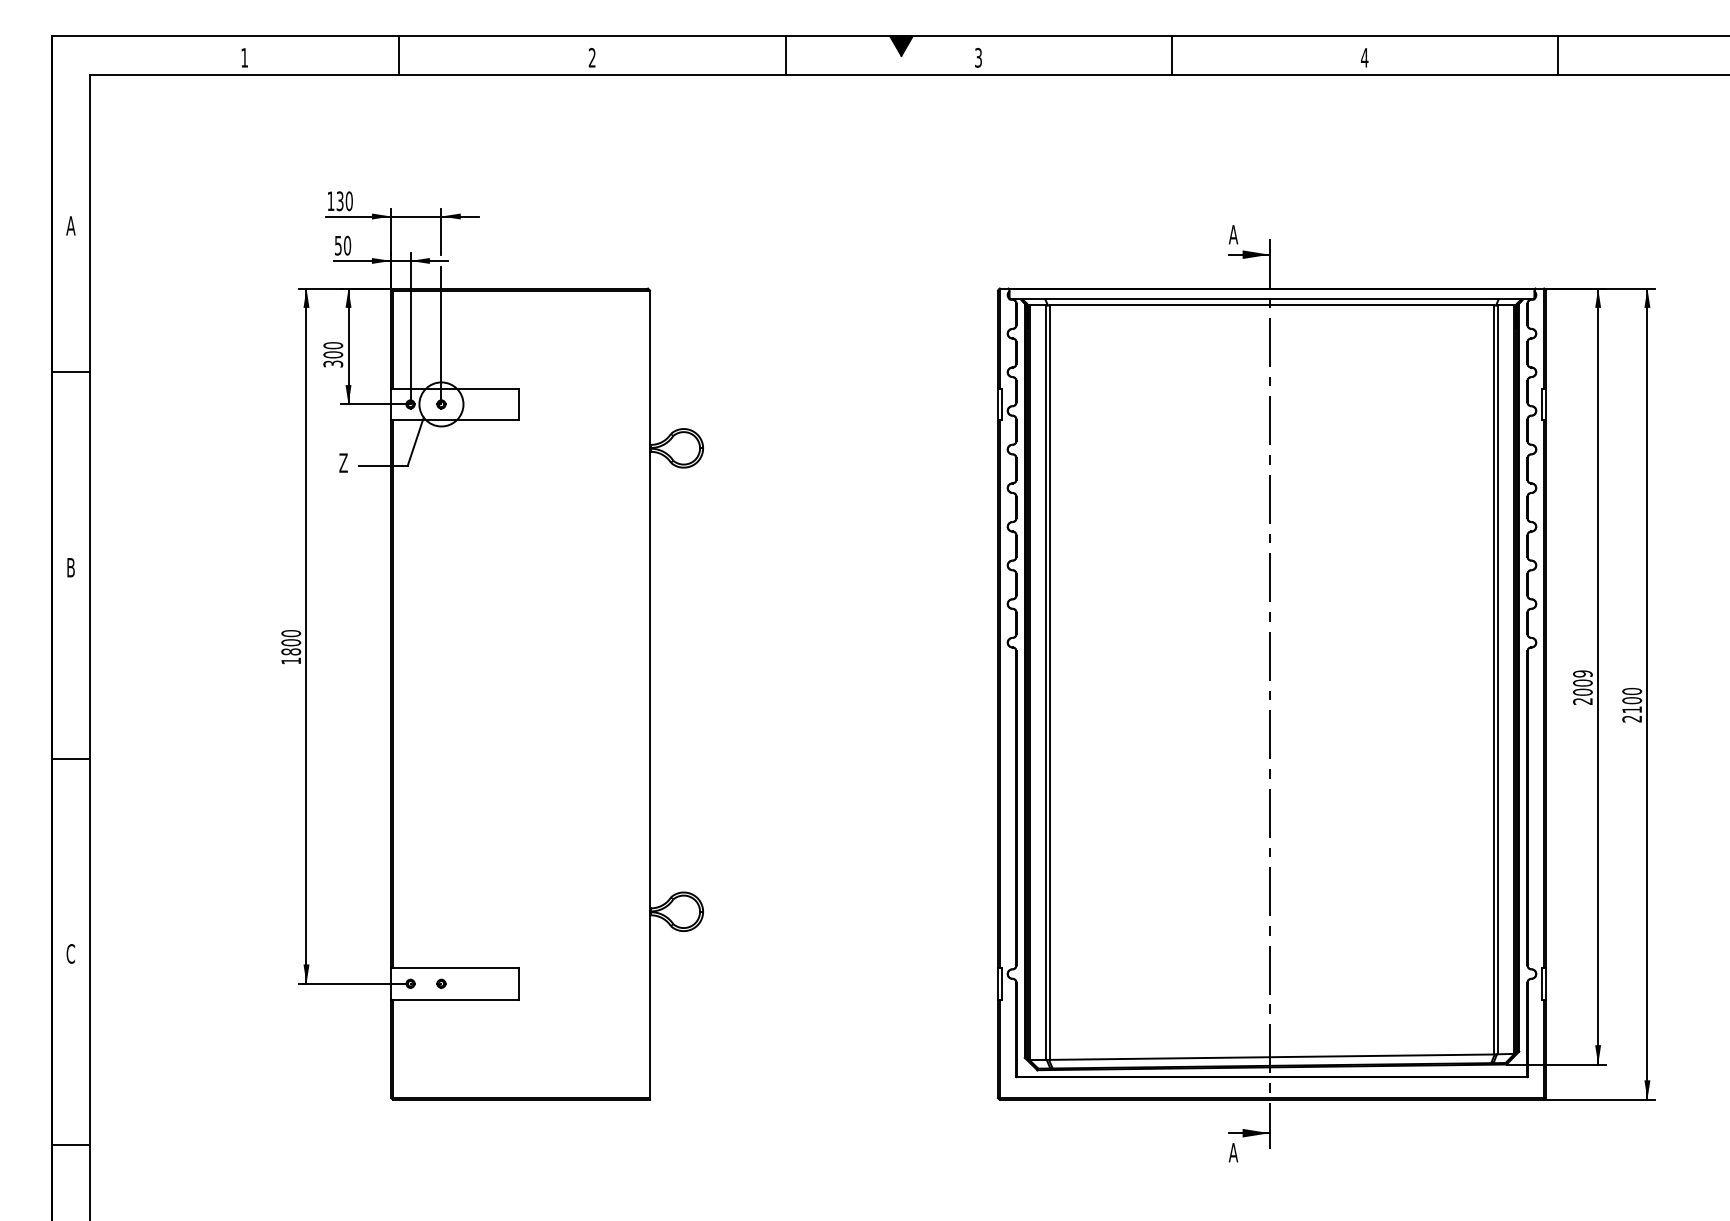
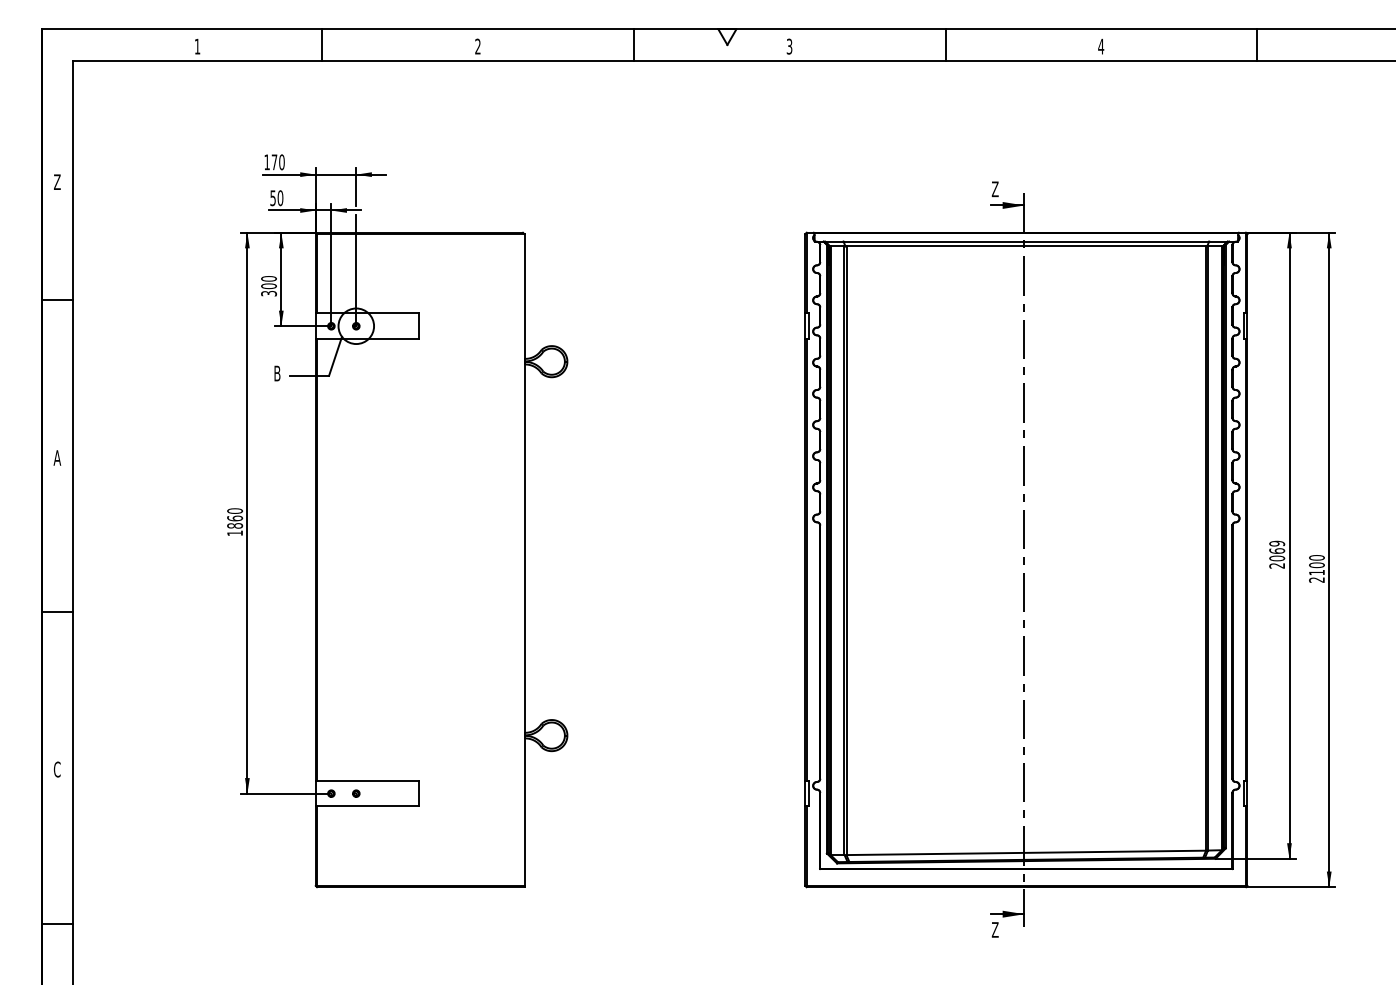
fill: (901, 45) -> (727, 36), removed
text: (340, 201) -> (274, 162), 130 -> 170
text: (71, 225) -> (57, 181), A -> Z
text: (1232, 234) -> (994, 189), A -> Z
text: (342, 462) -> (276, 373), Z -> B
text: (71, 567) -> (57, 457), B -> A
text: (290, 642) -> (234, 518), 1800 -> 1860
text: (1582, 682) -> (1276, 550), 2009 -> 2069
text: (1232, 1152) -> (994, 929), A -> Z

